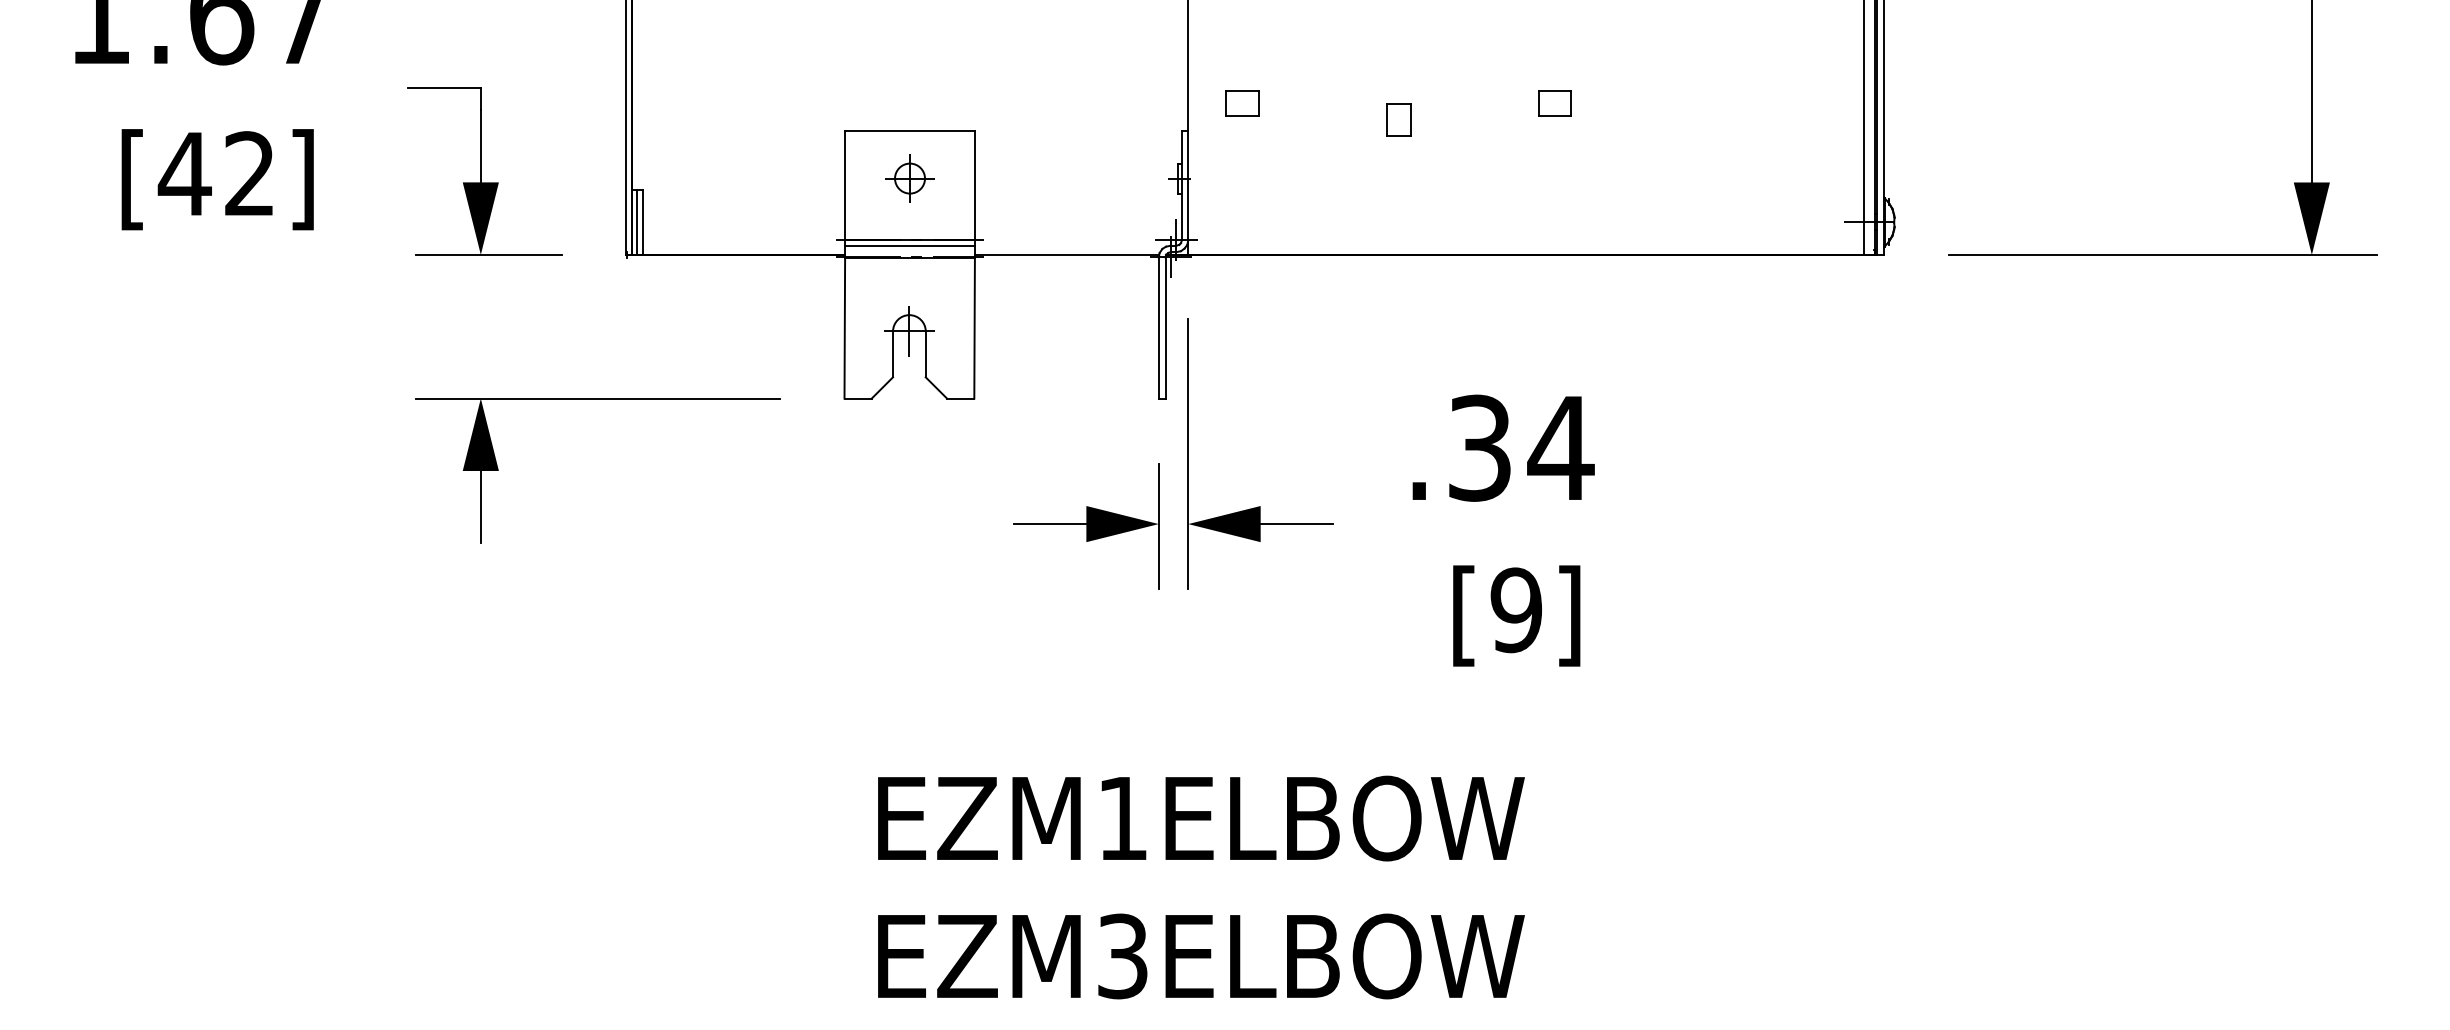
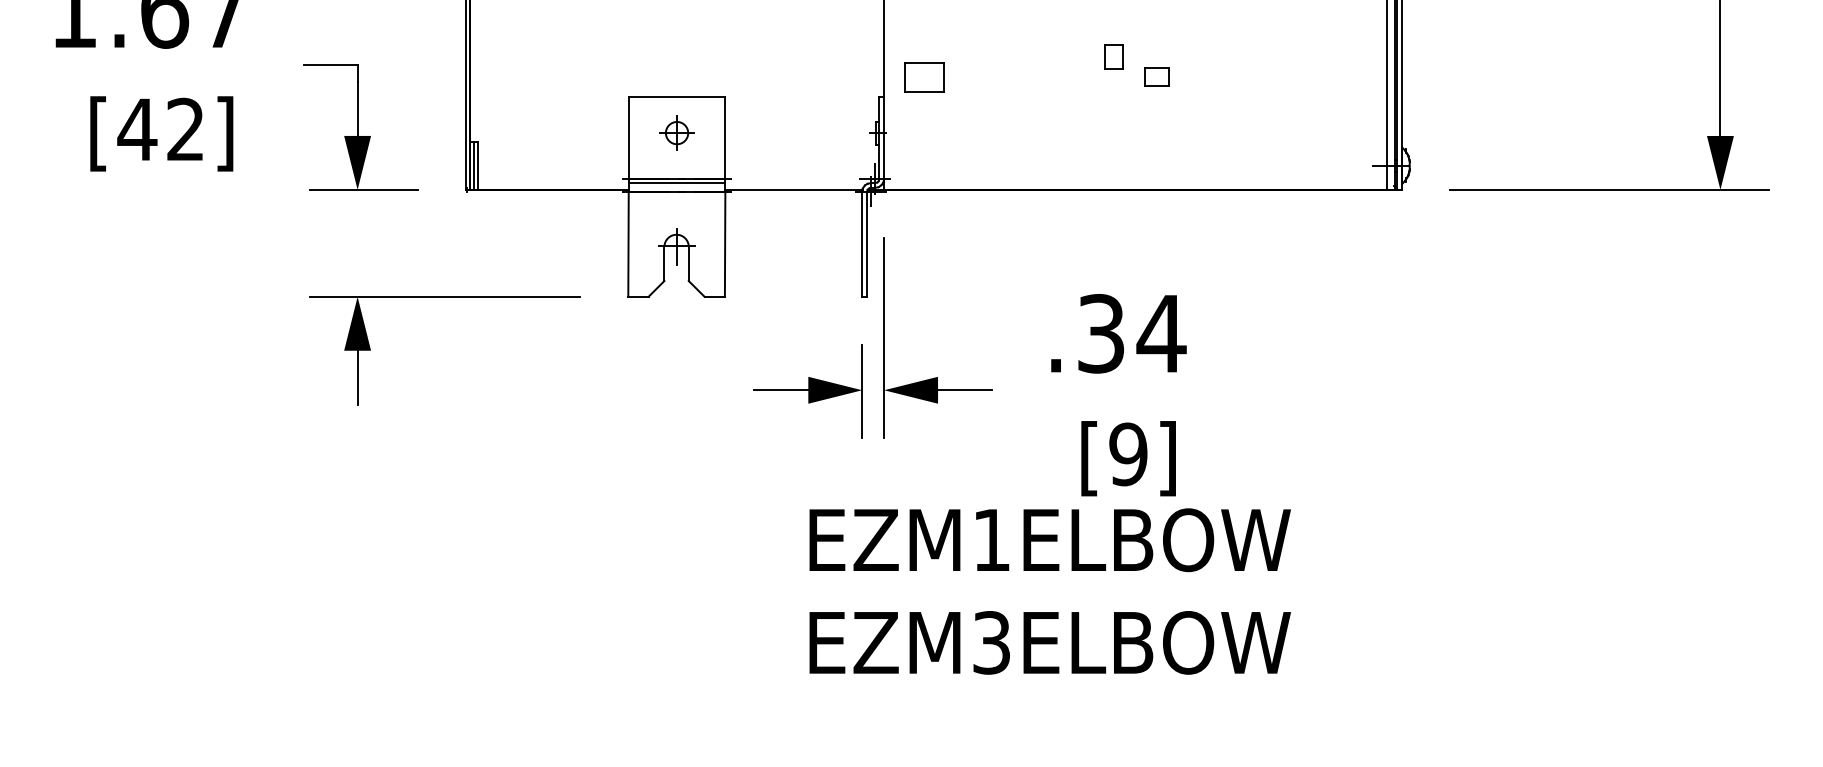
part: (1242, 103) -> (924, 77), size x1.6
part: (1398, 119) -> (1114, 56), moved
text: (1201, 887) -> (1050, 591), moved

